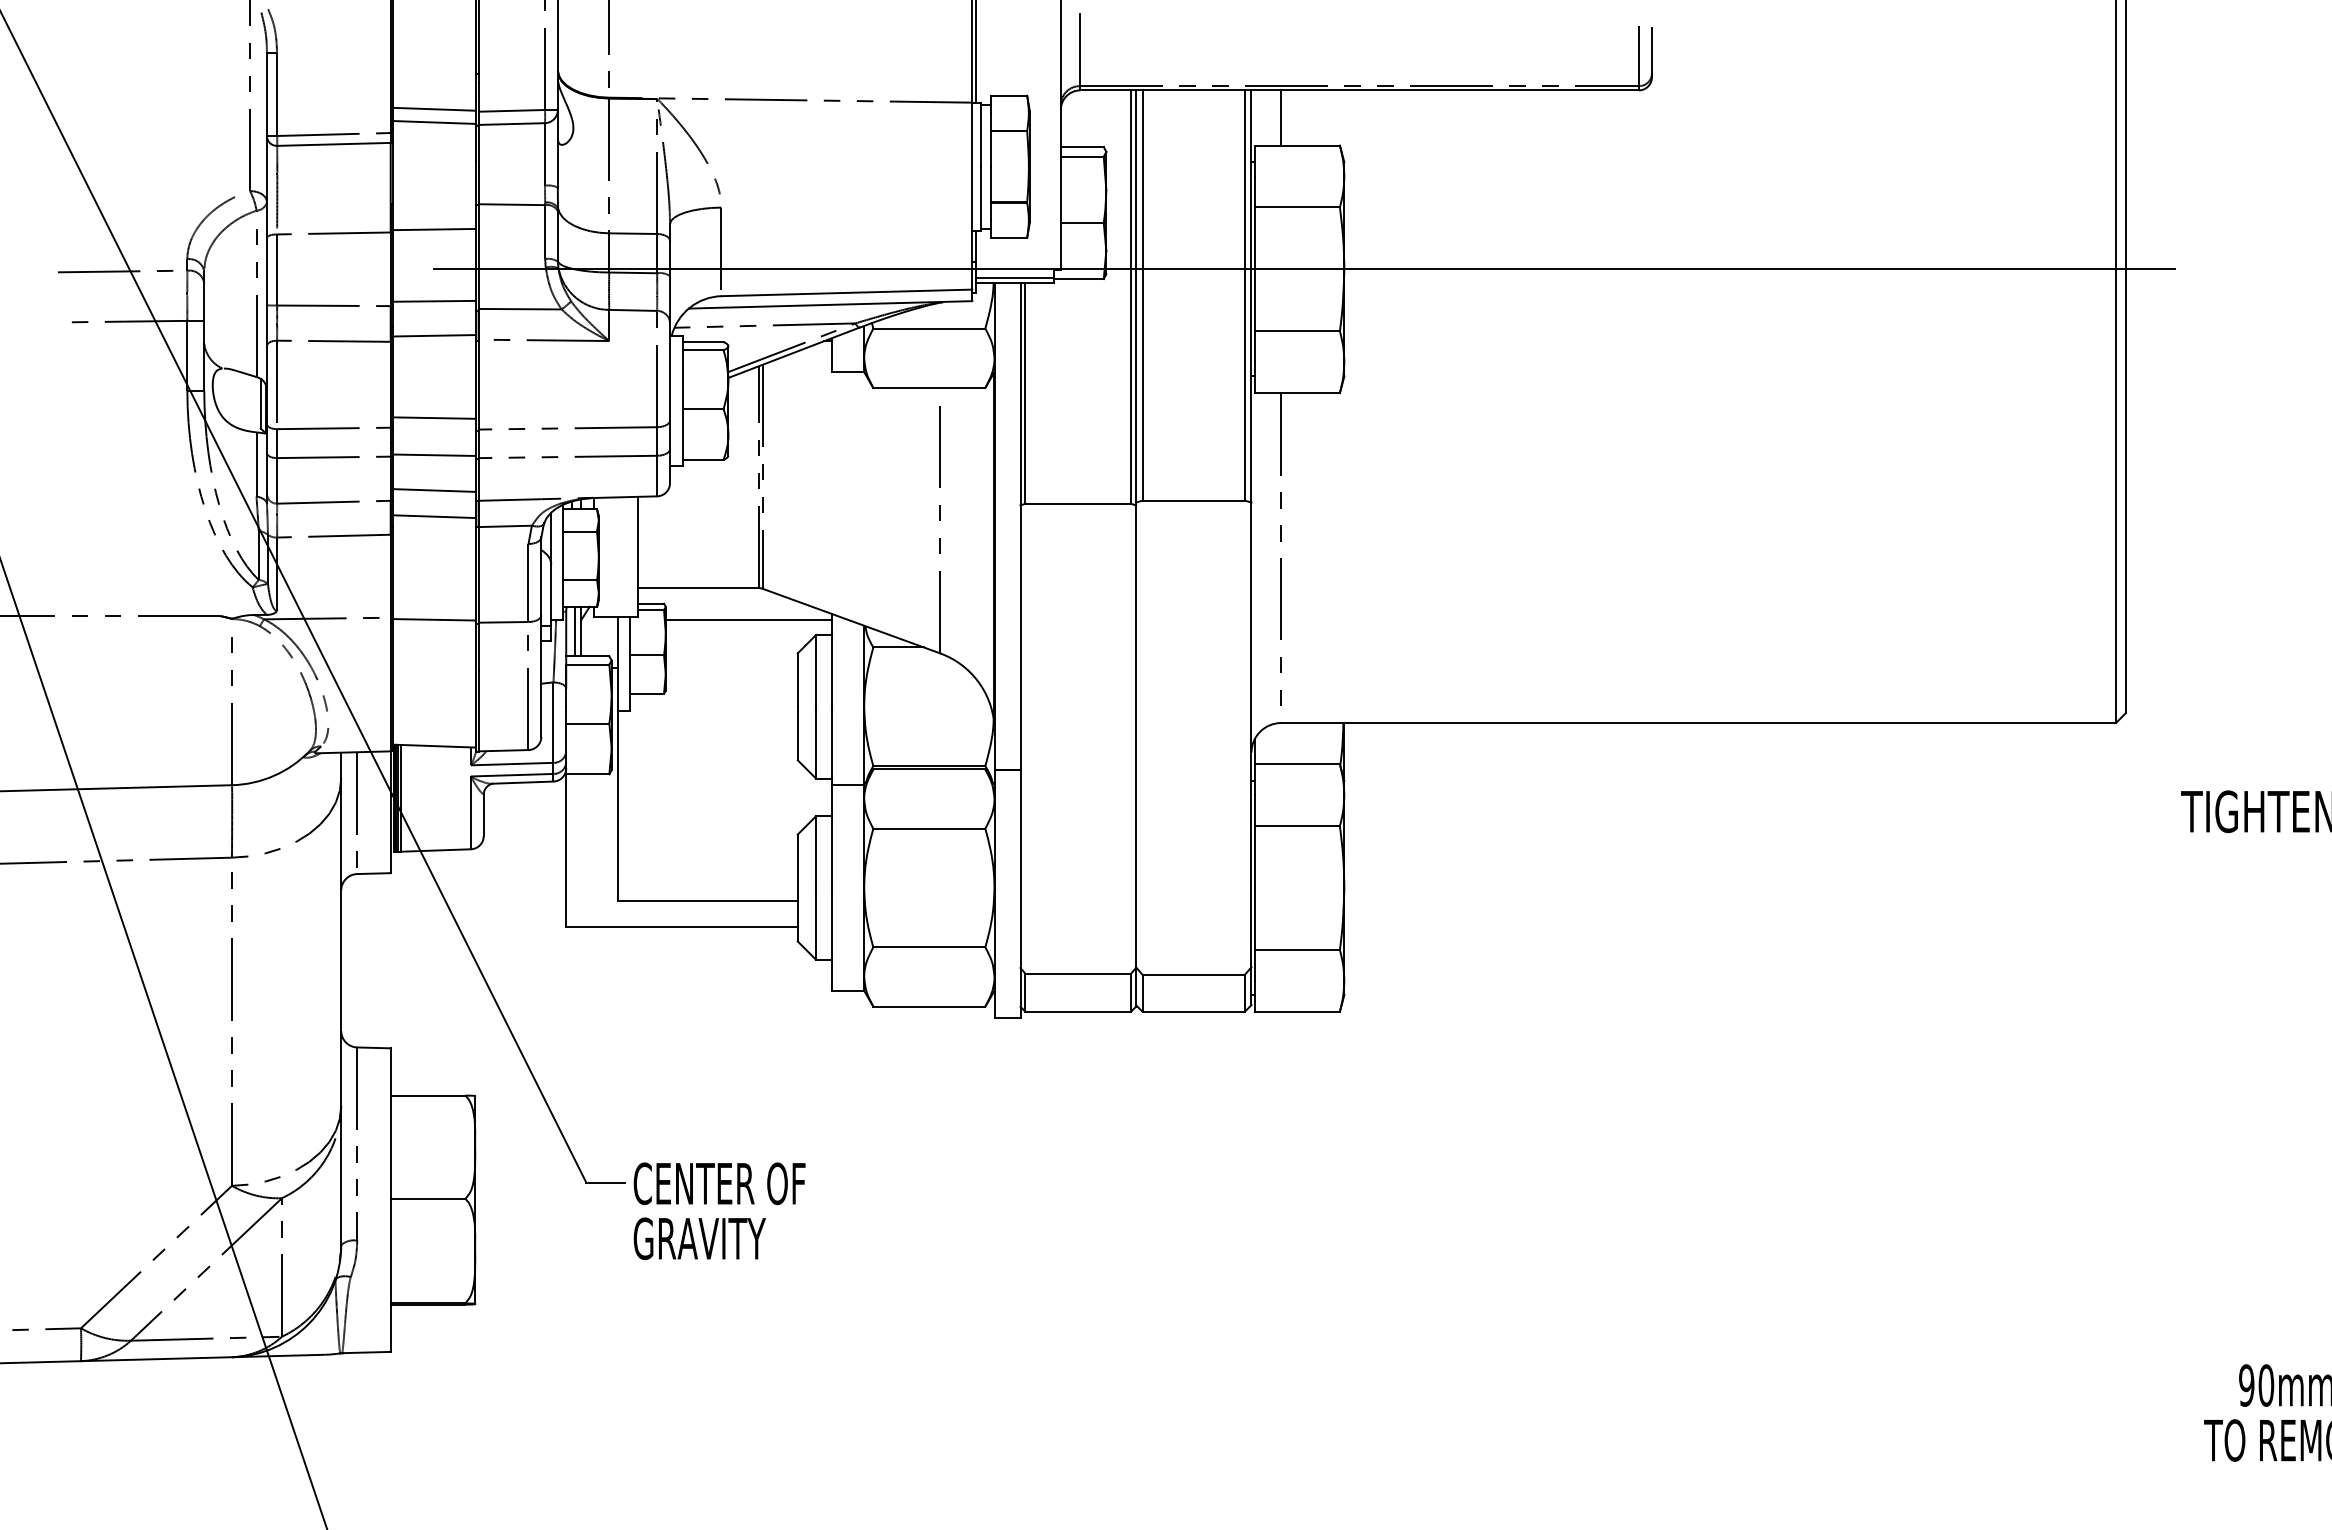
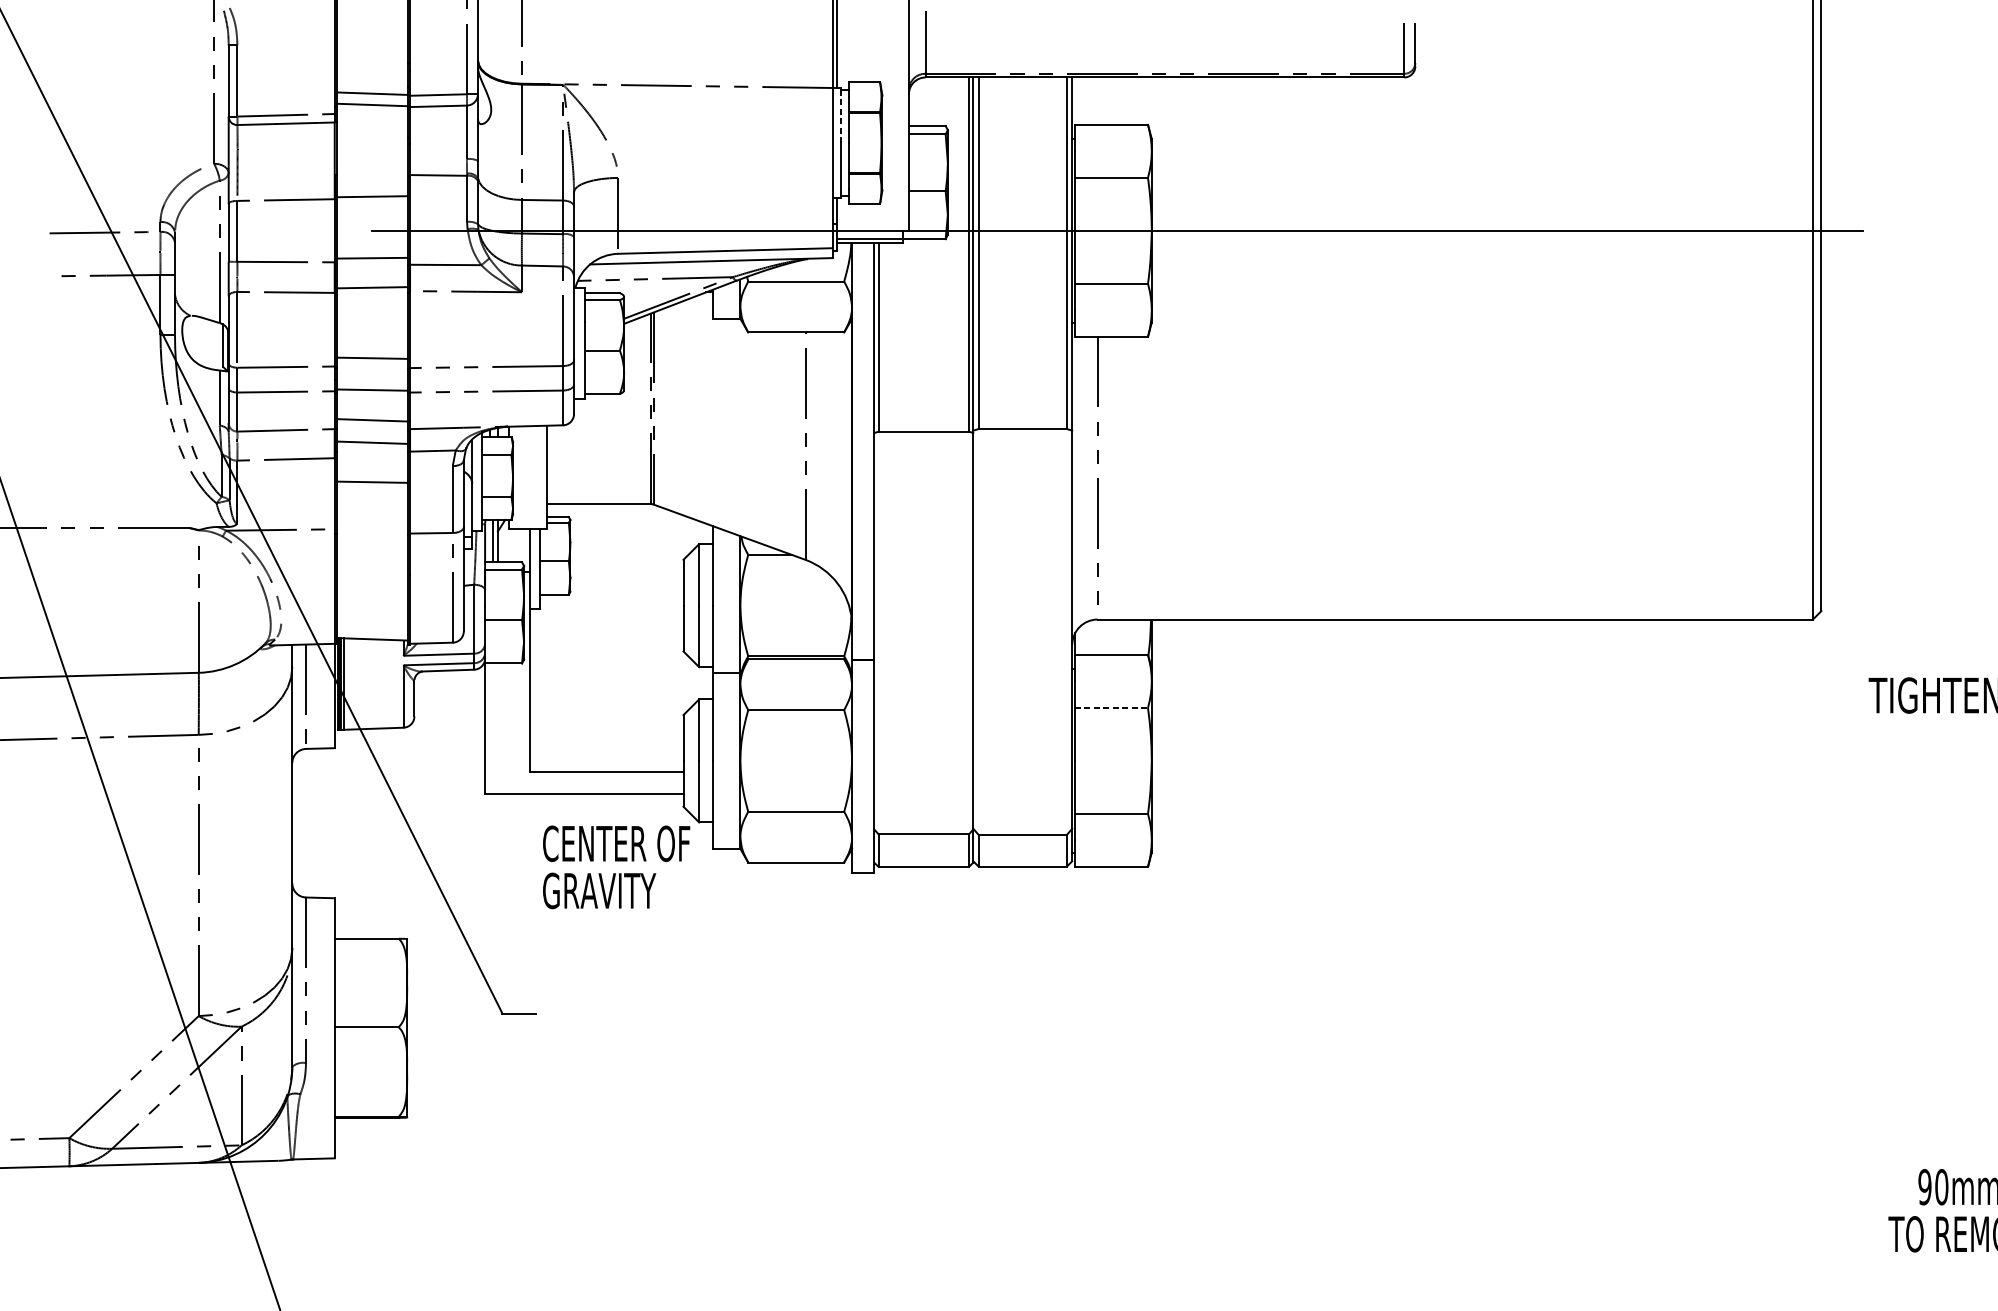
line: (1281, 117) -> (1097, 100), removed
line: (981, 134) -> (840, 115), solid -> dashed
line: (434, 619) -> (373, 481), moved
line: (748, 619) -> (641, 530), removed
line: (1297, 826) -> (1111, 708), solid -> dashed
text: (719, 1211) -> (616, 867), moved

